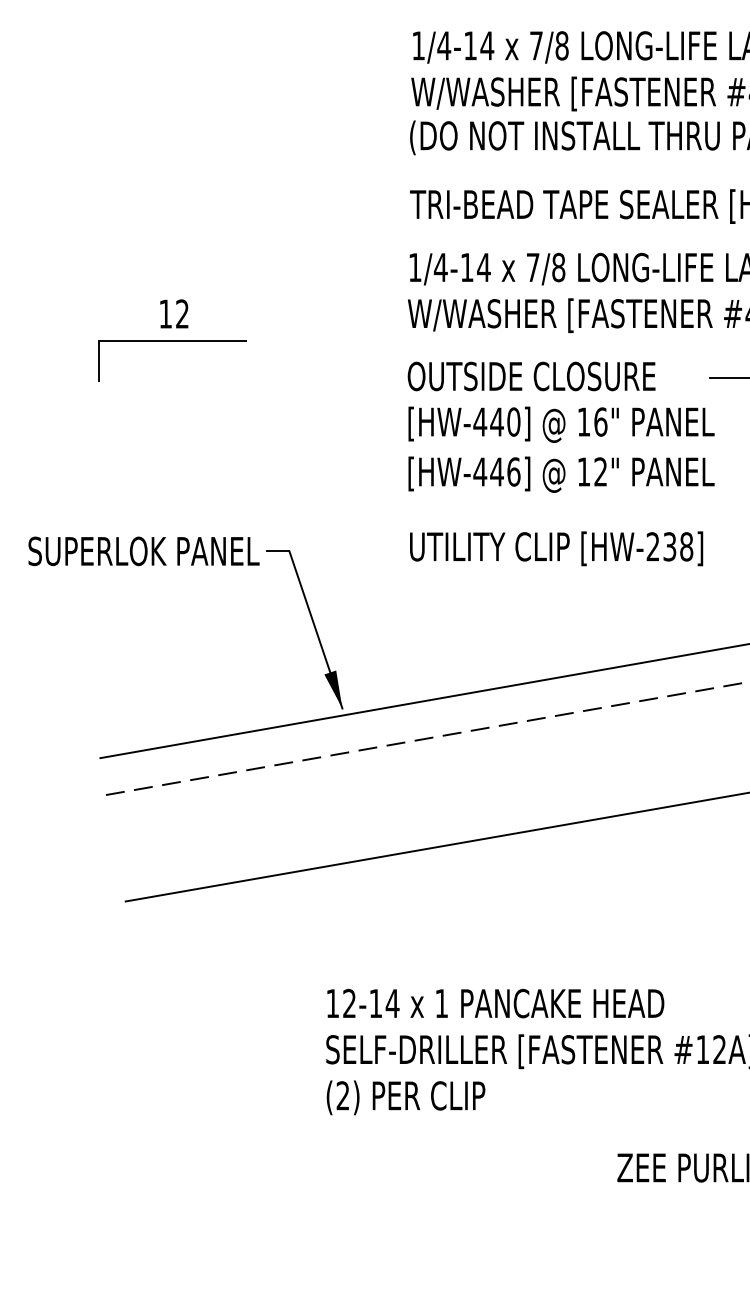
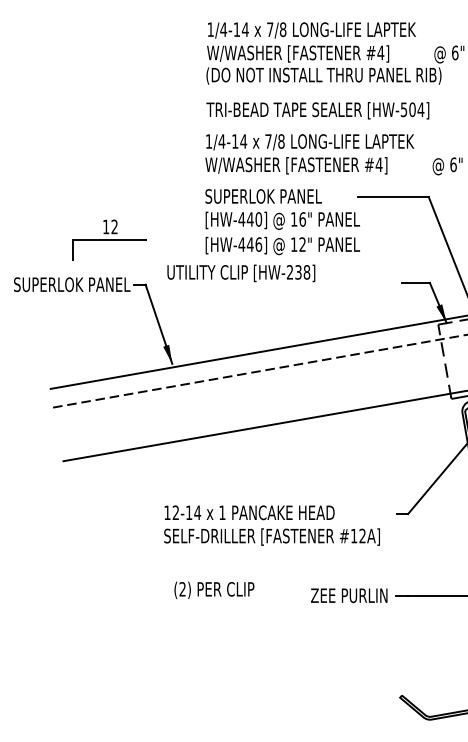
part: (172, 338) -> (109, 239), moved
text: (531, 376) -> (267, 196), OUTSIDE CLOSURE -> SUPERLOK PANEL
text: (556, 549) -> (241, 273), moved
text: (406, 1098) -> (214, 590), moved

